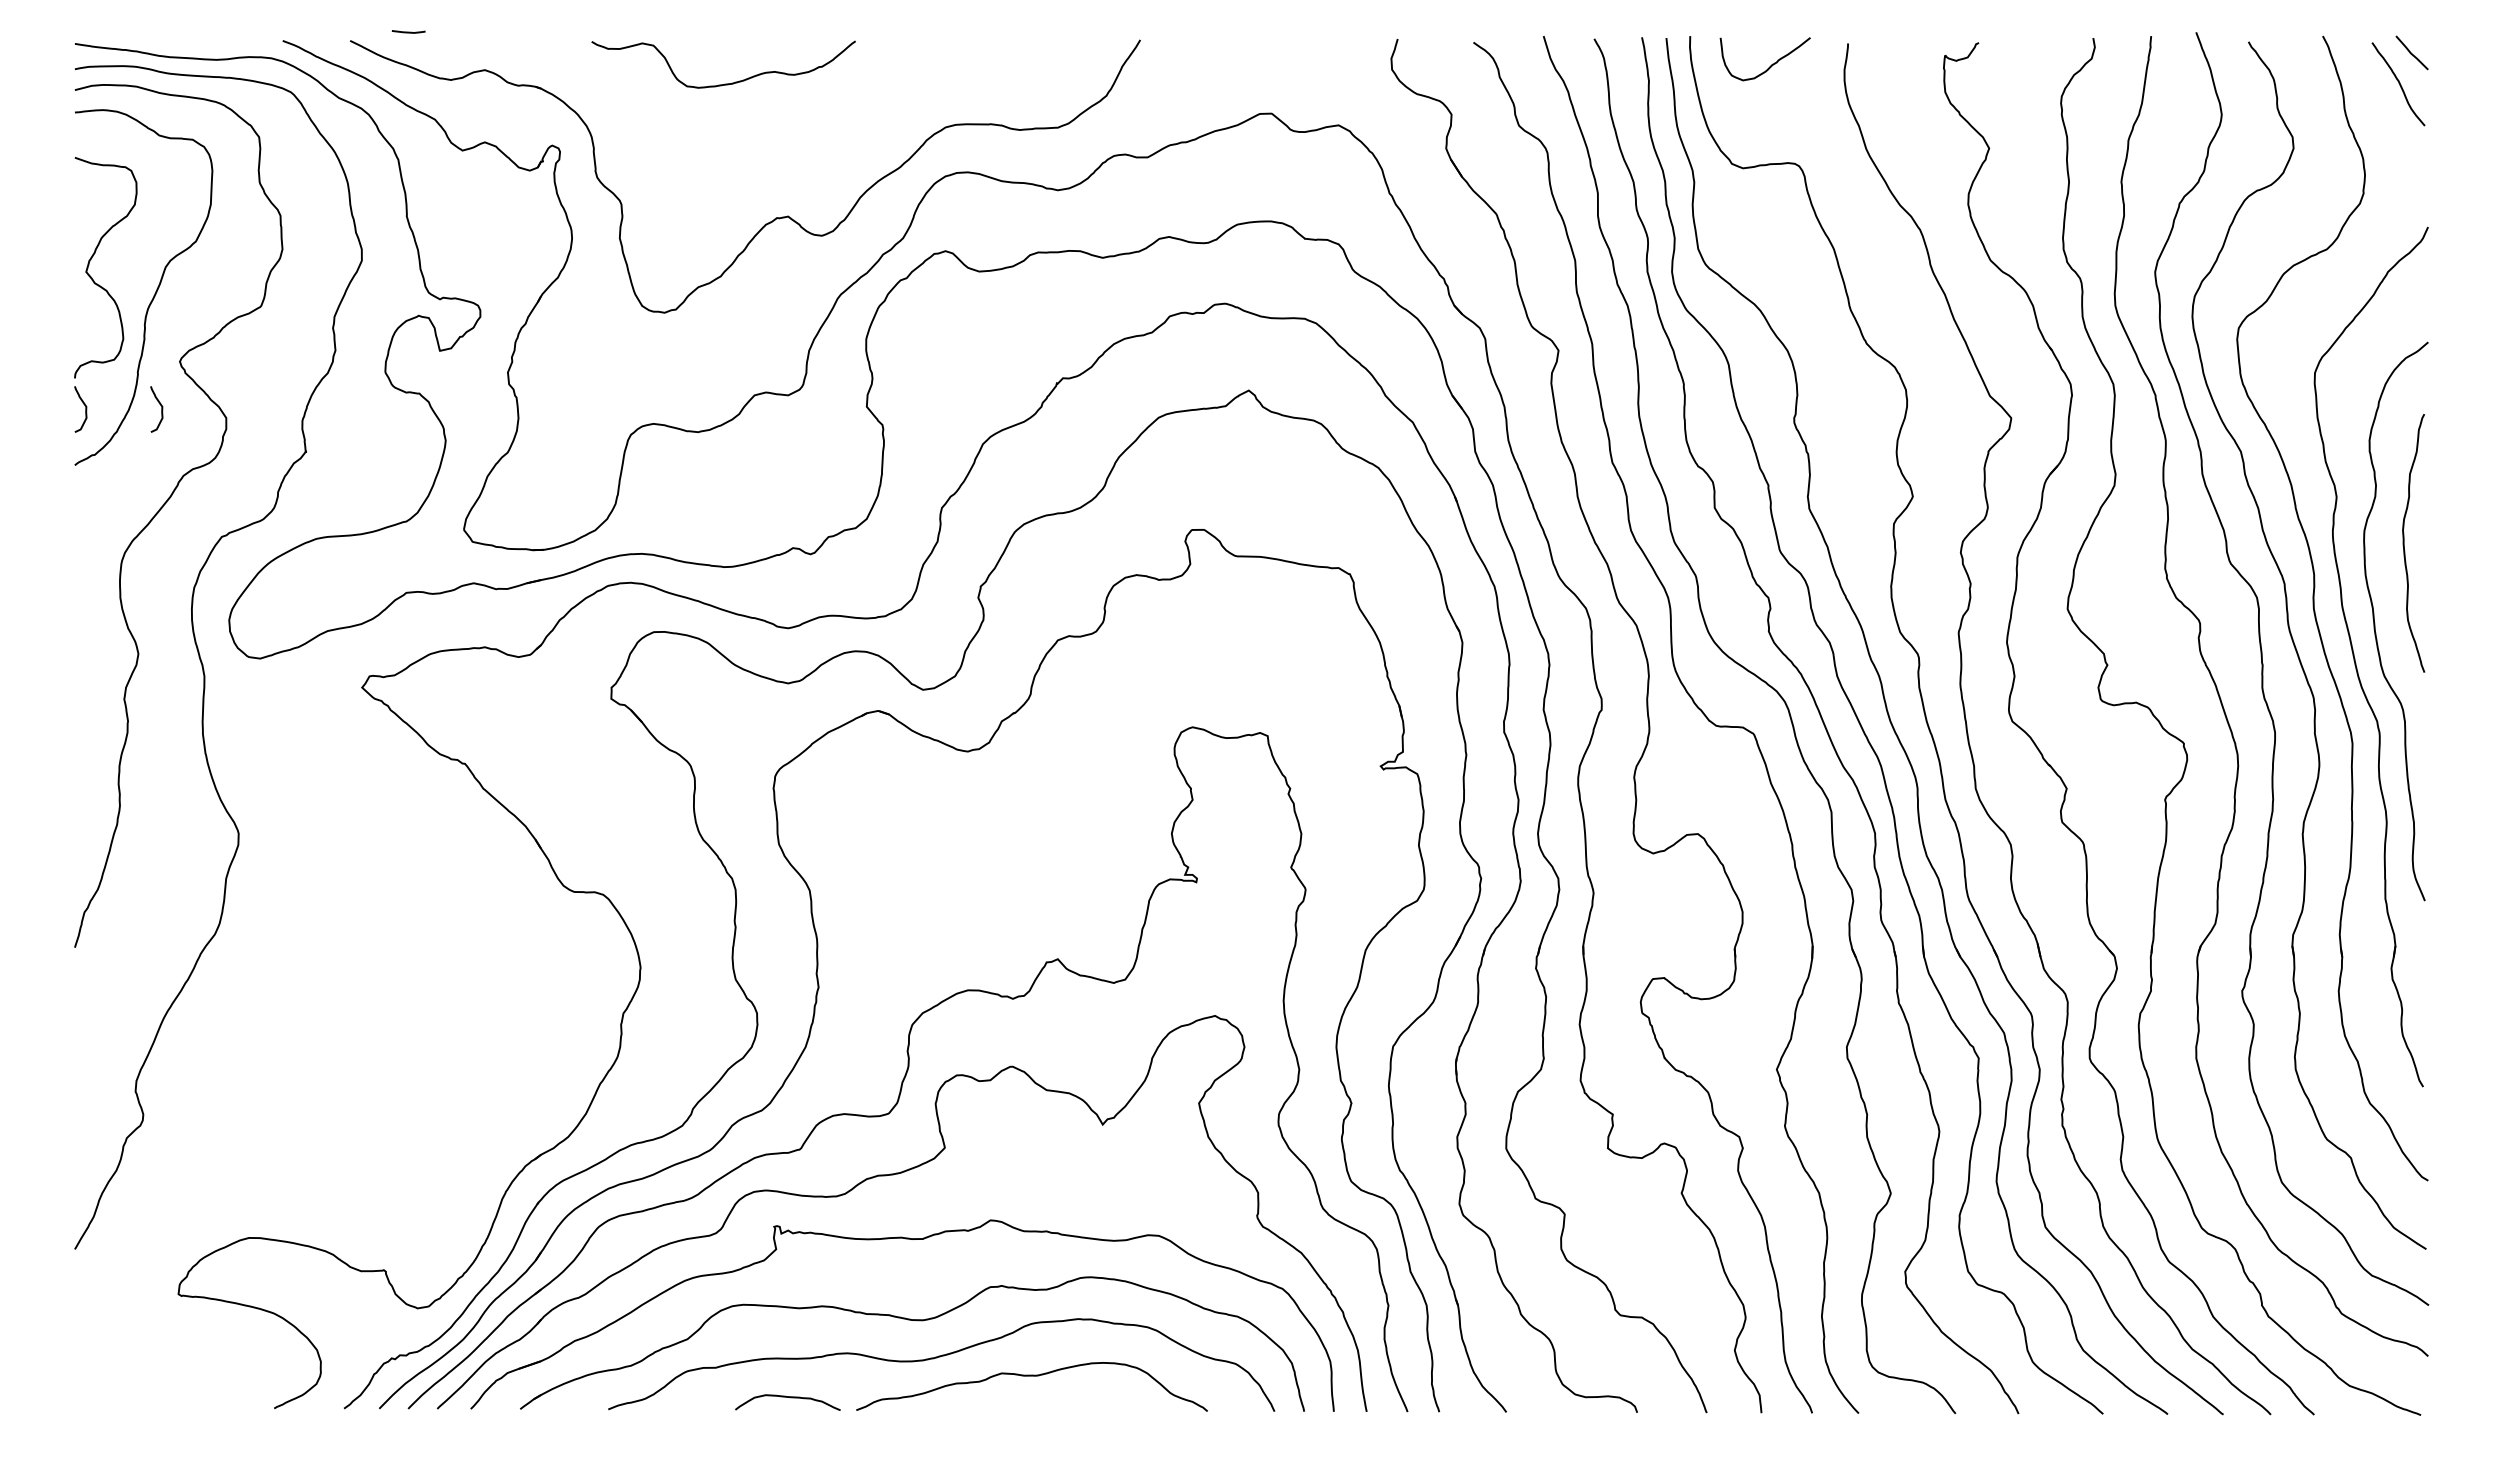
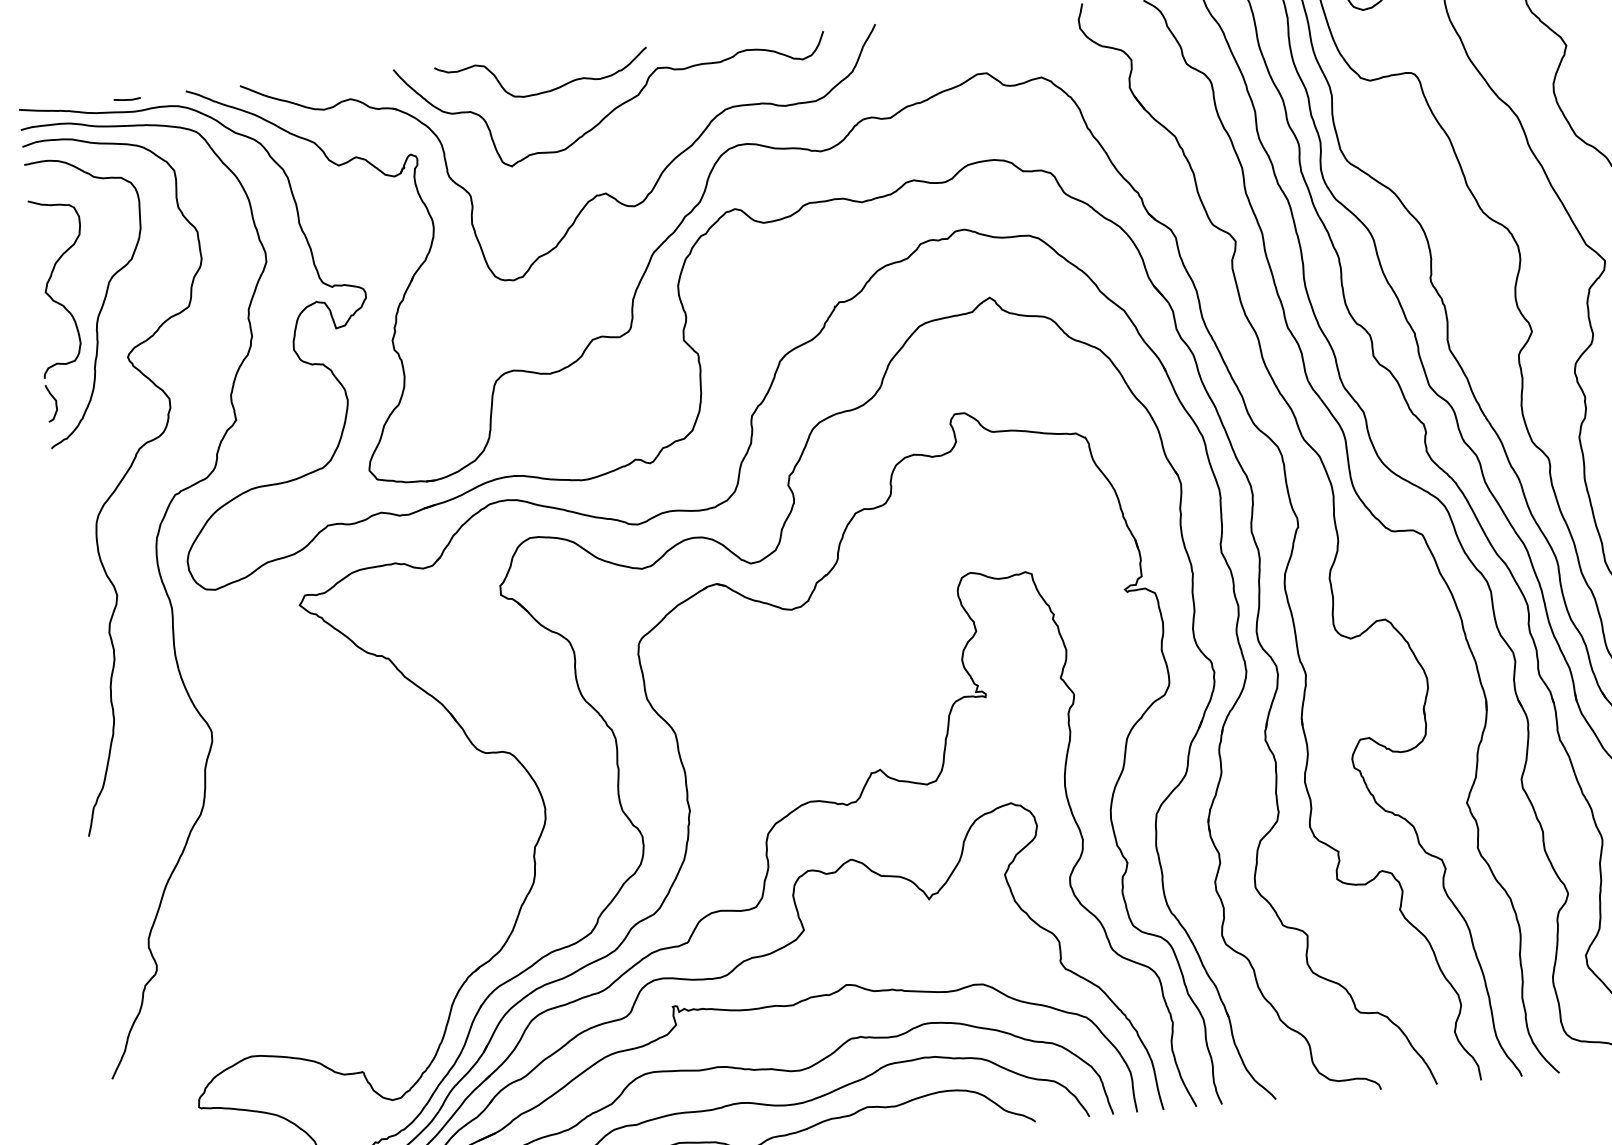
line: (408, 31) -> (127, 99), moved
curve: (810, 111) -> (615, 107), added
curve: (161, 409) -> (116, 397), removed

